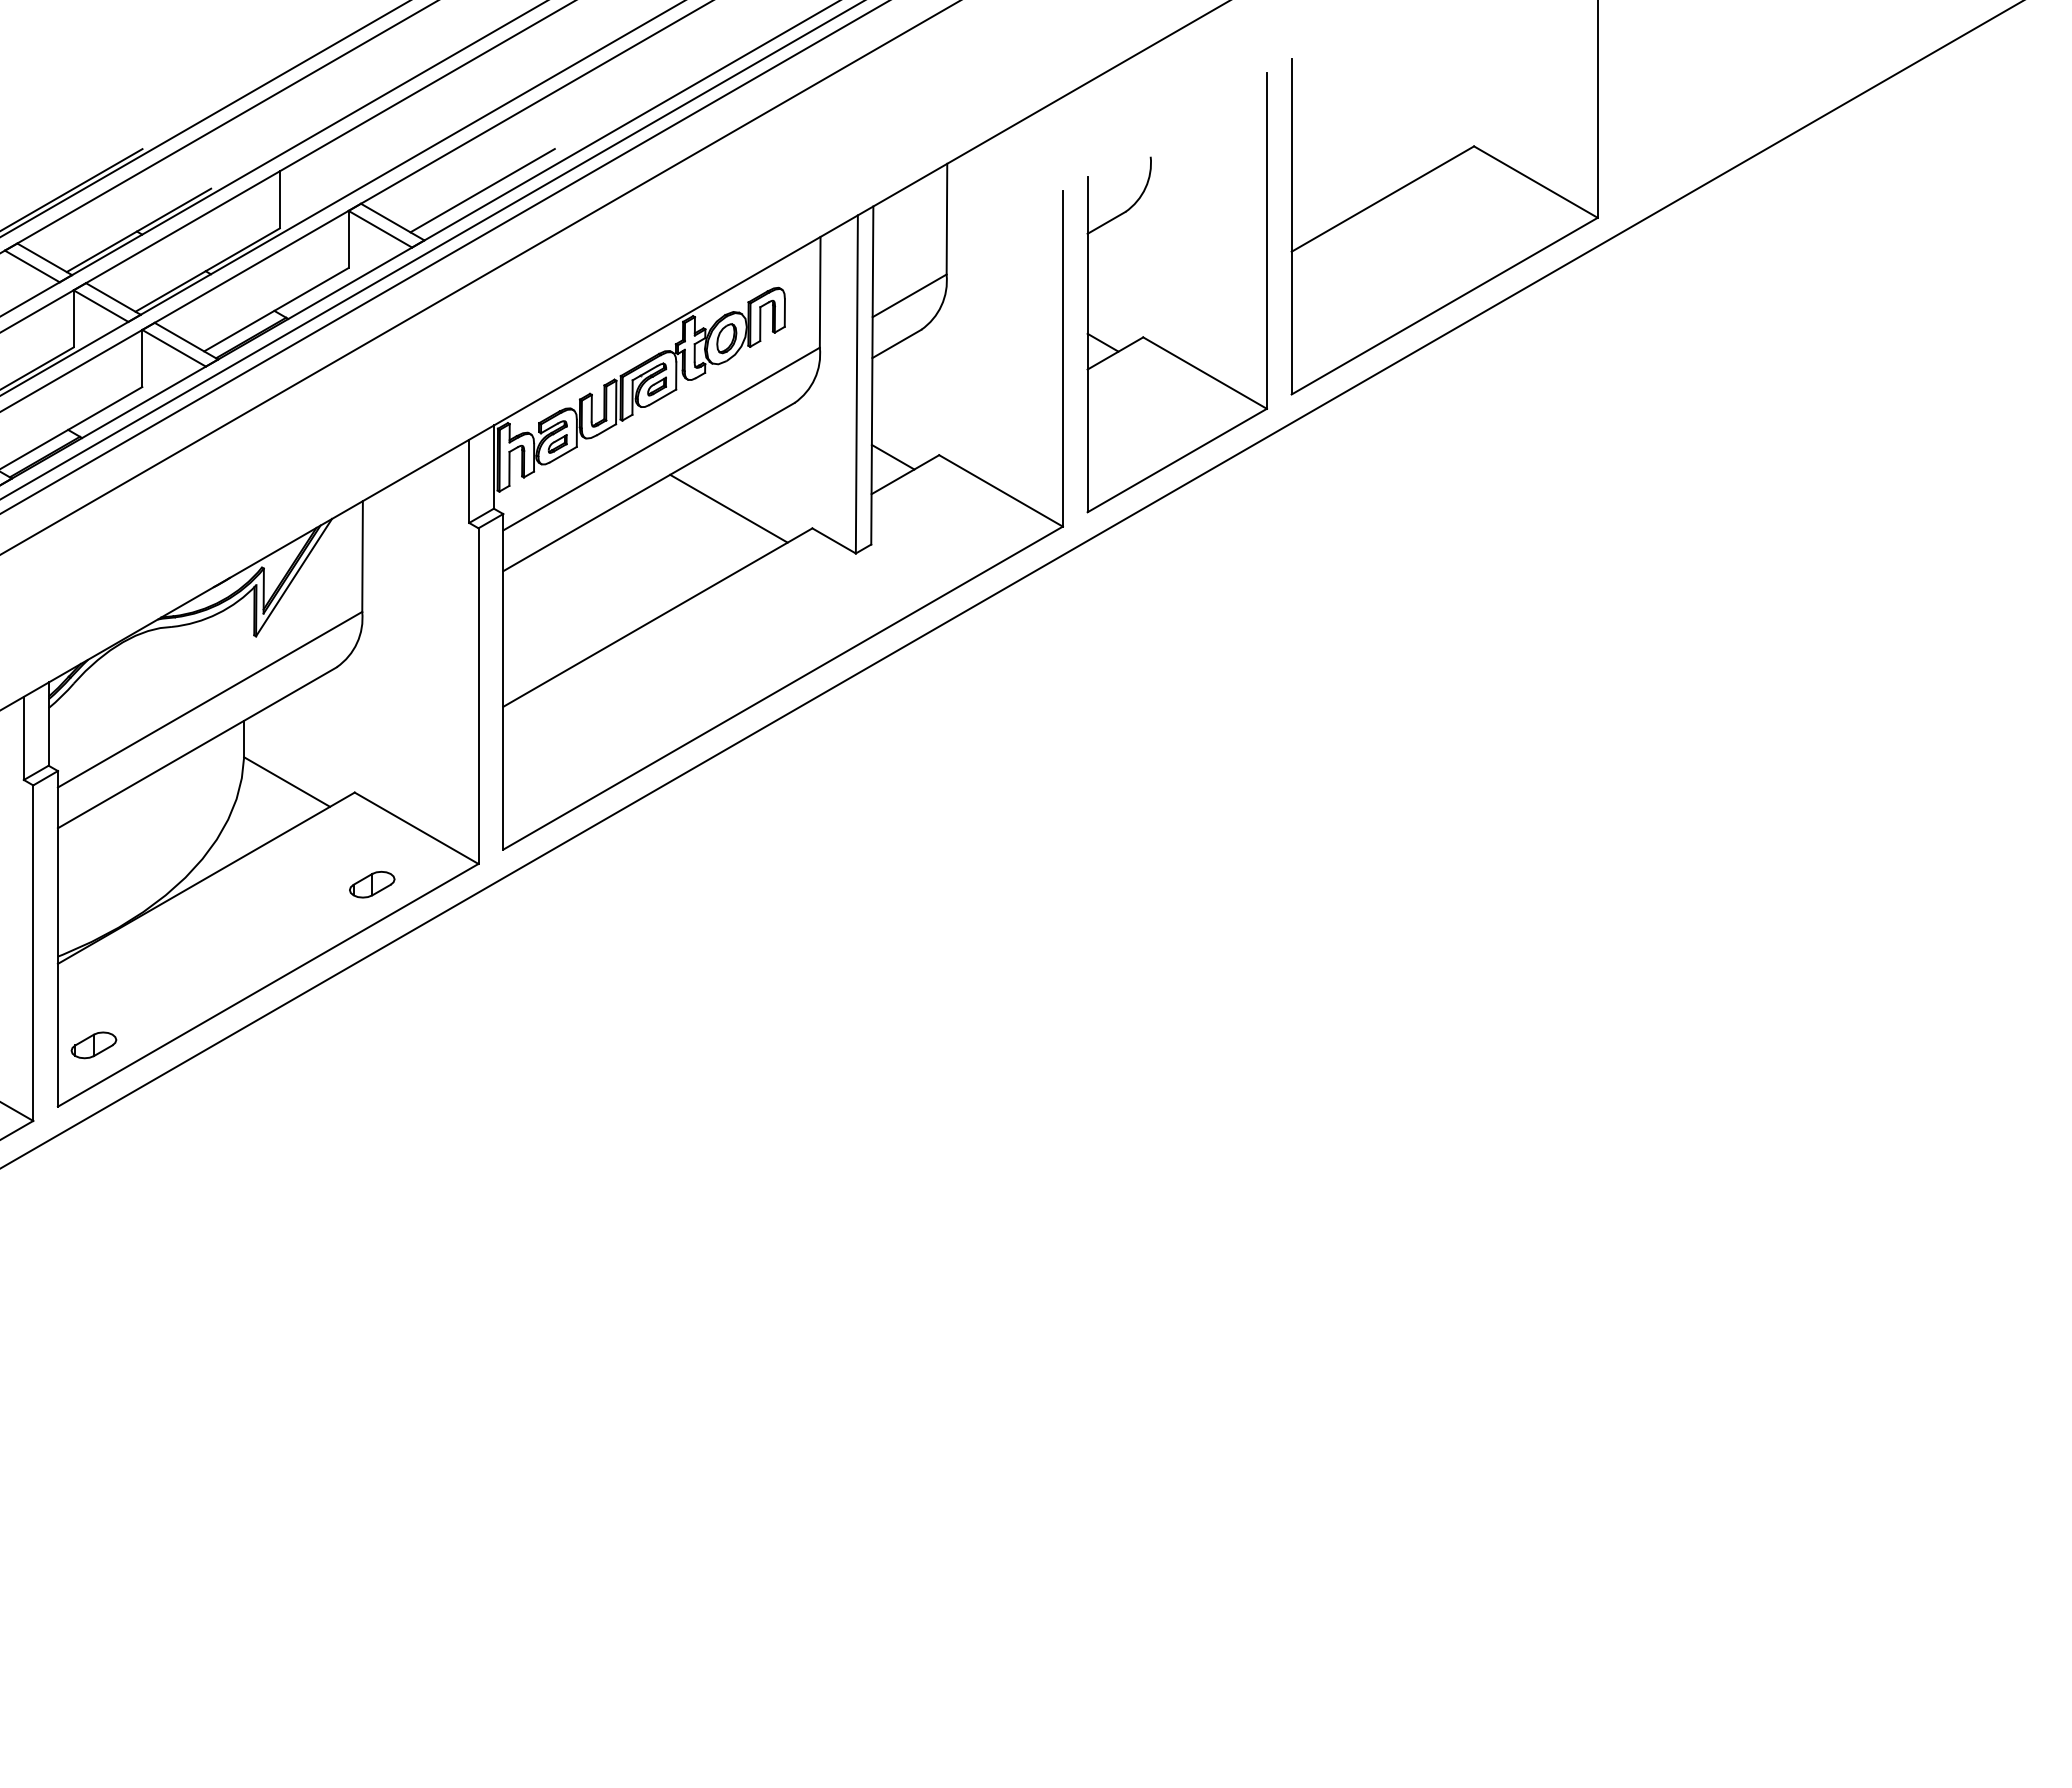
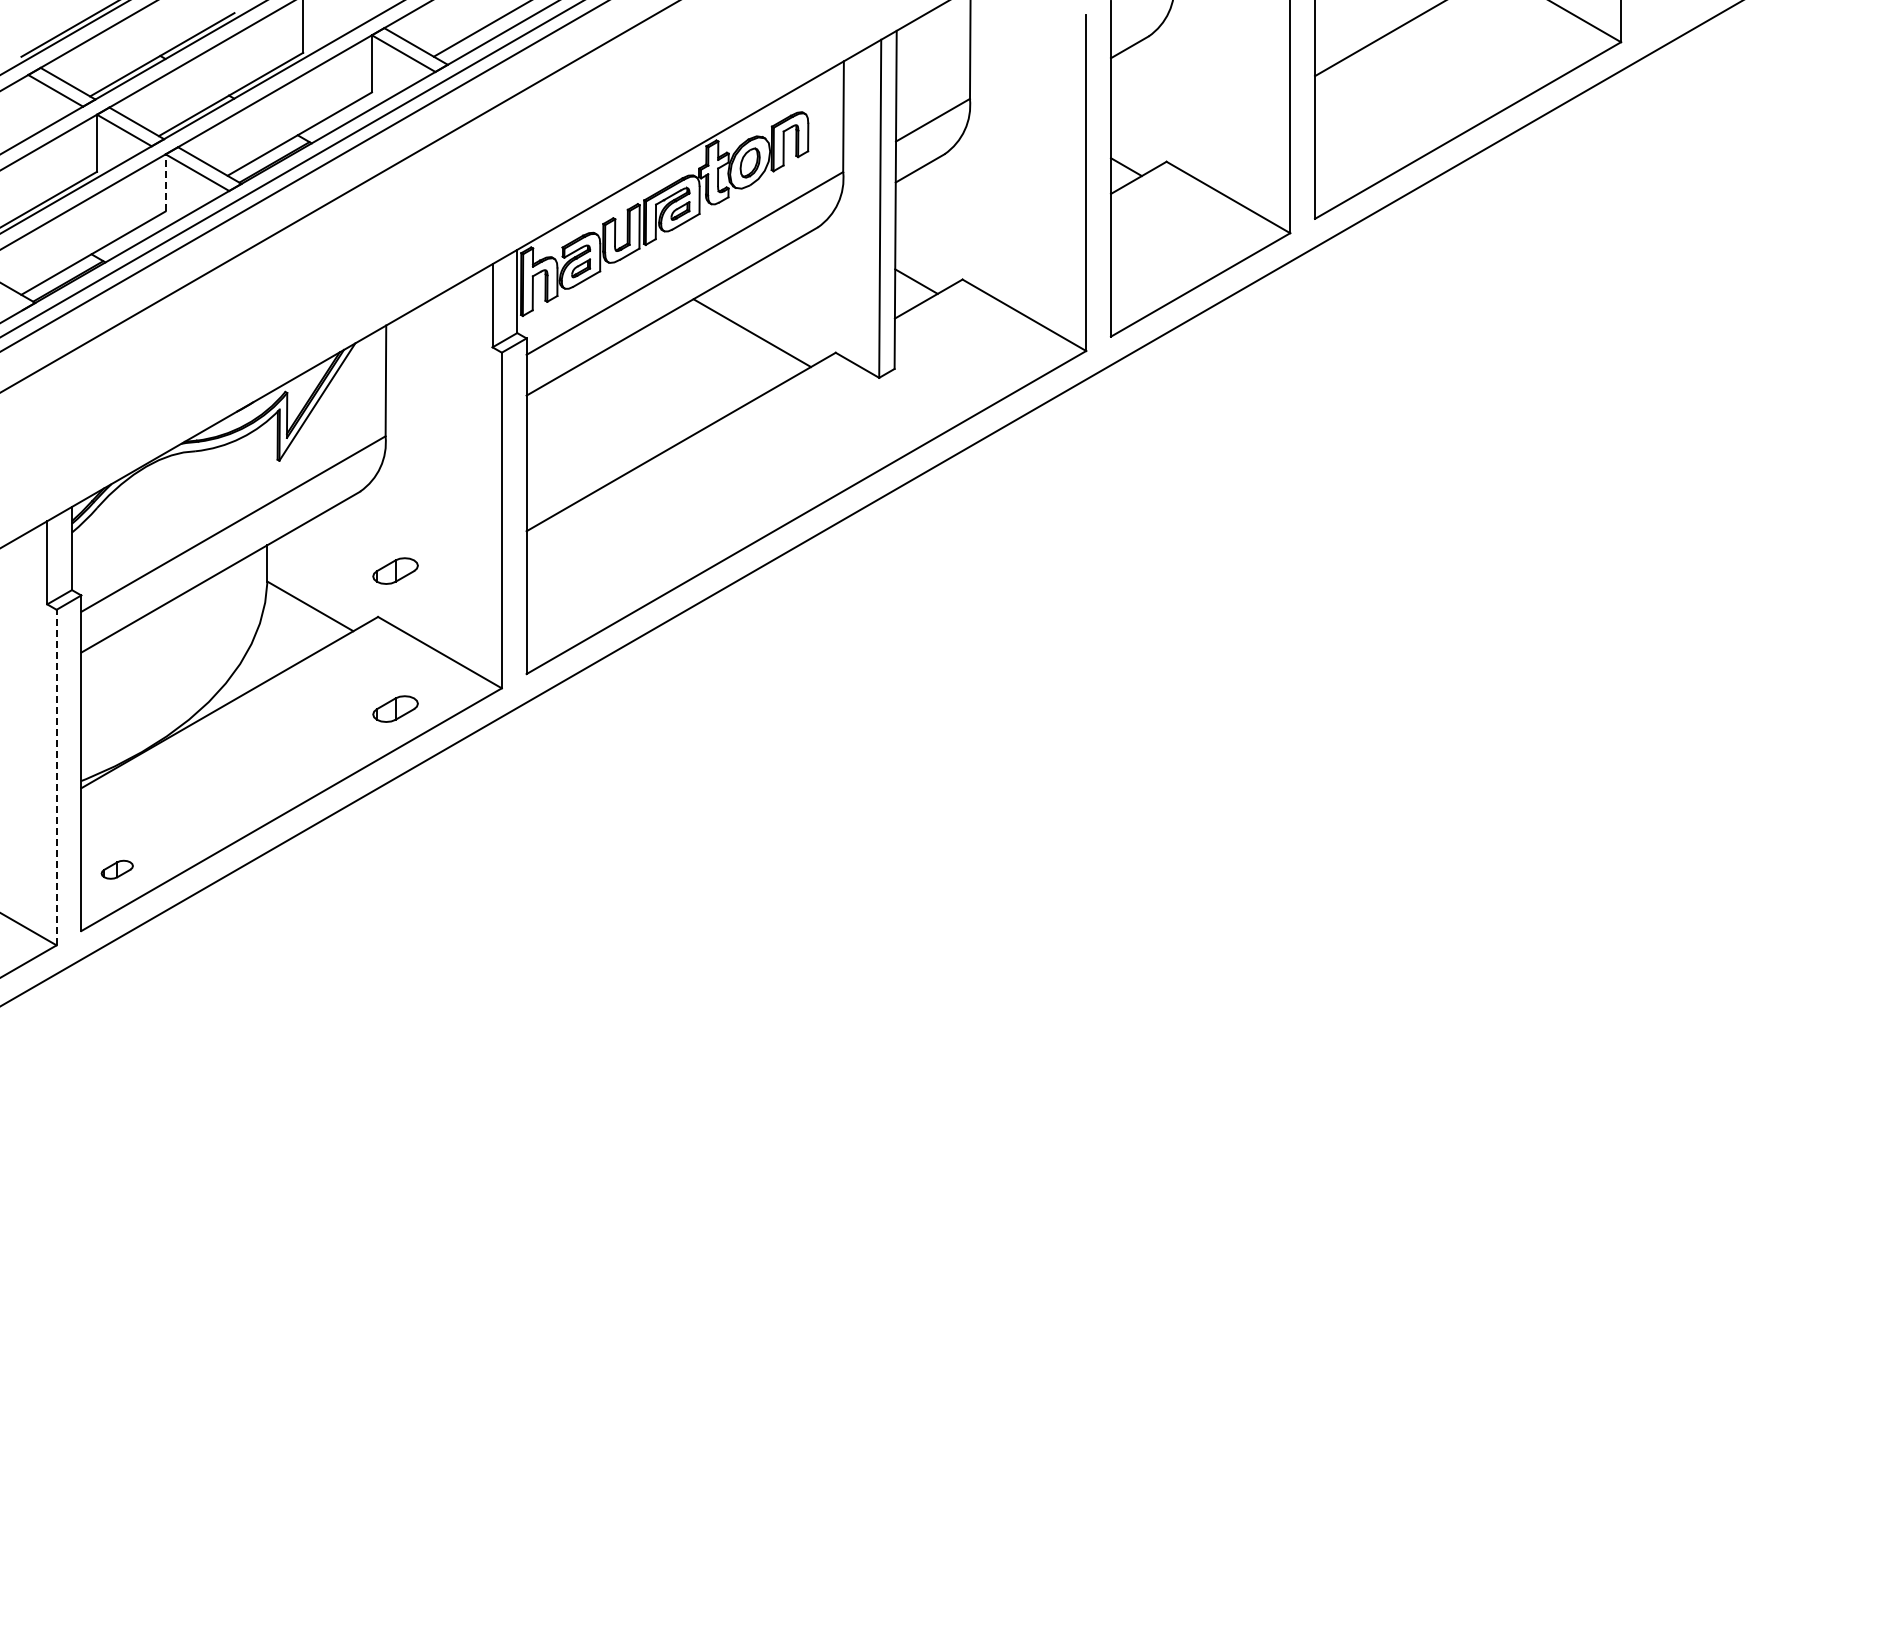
line: (142, 358) -> (165, 182), solid -> dashed
part: (372, 746) -> (395, 570), added
line: (33, 953) -> (56, 777), solid -> dashed
part: (93, 1045) -> (116, 869), size x0.7

